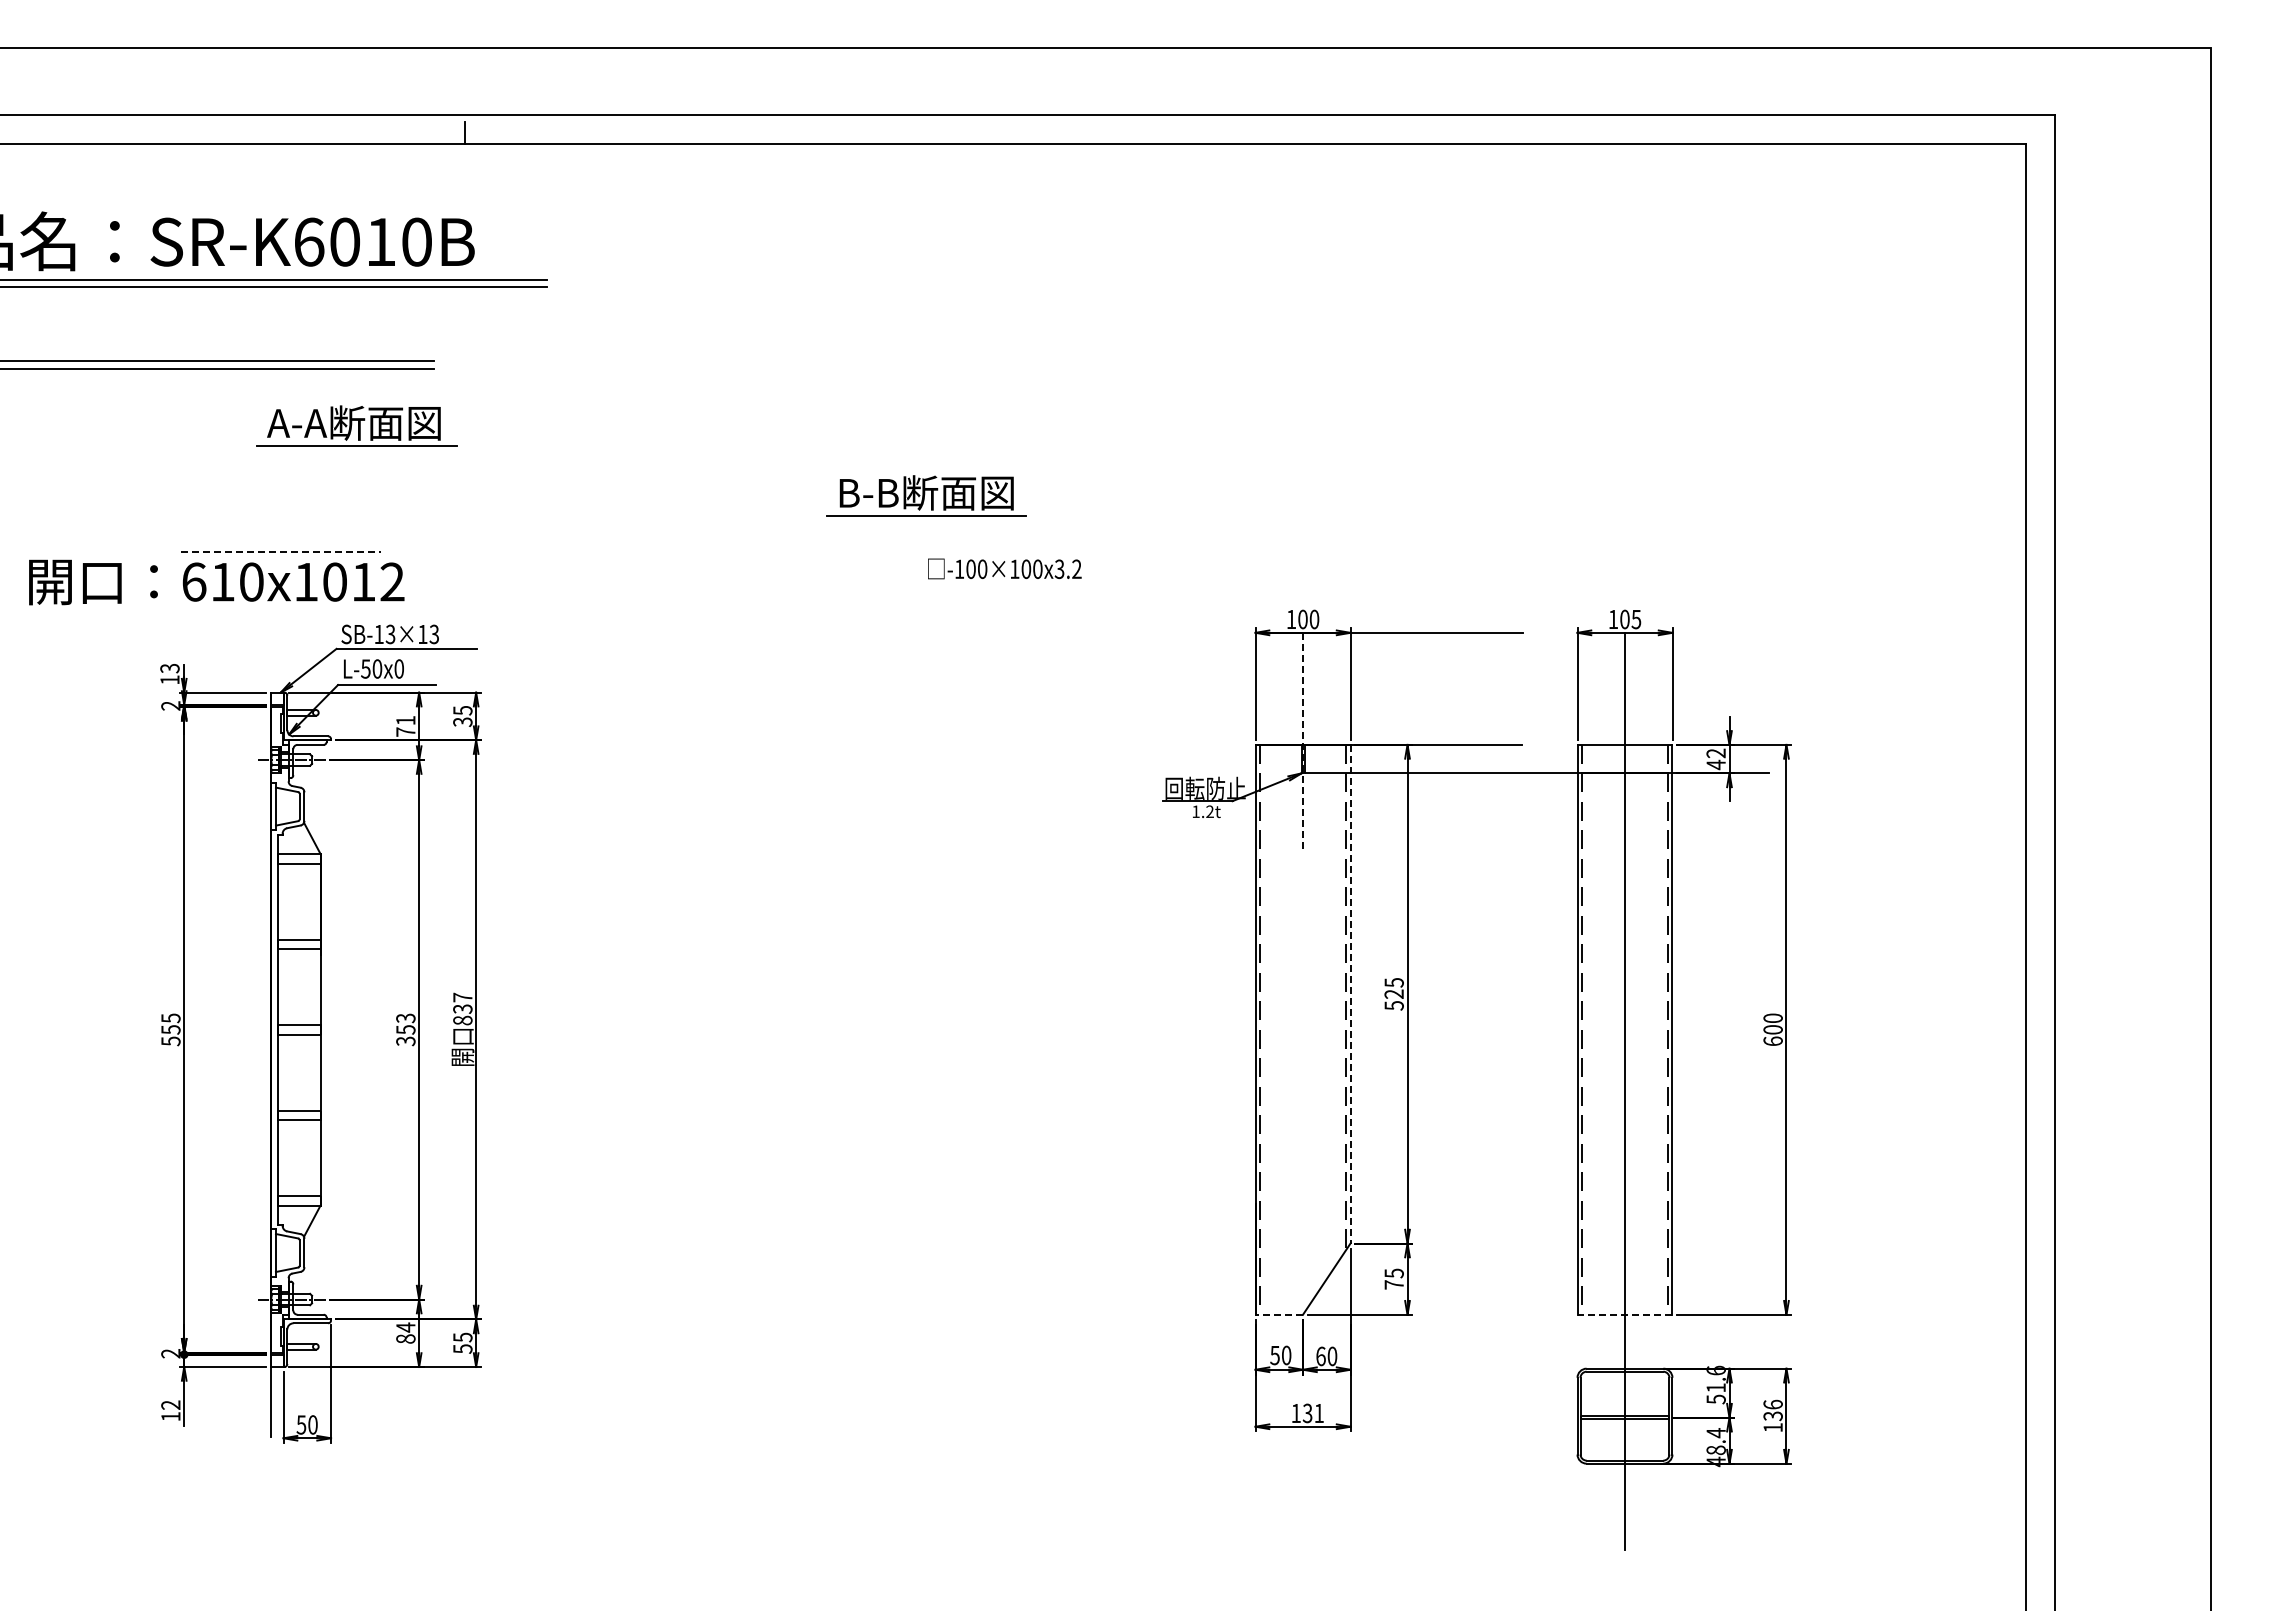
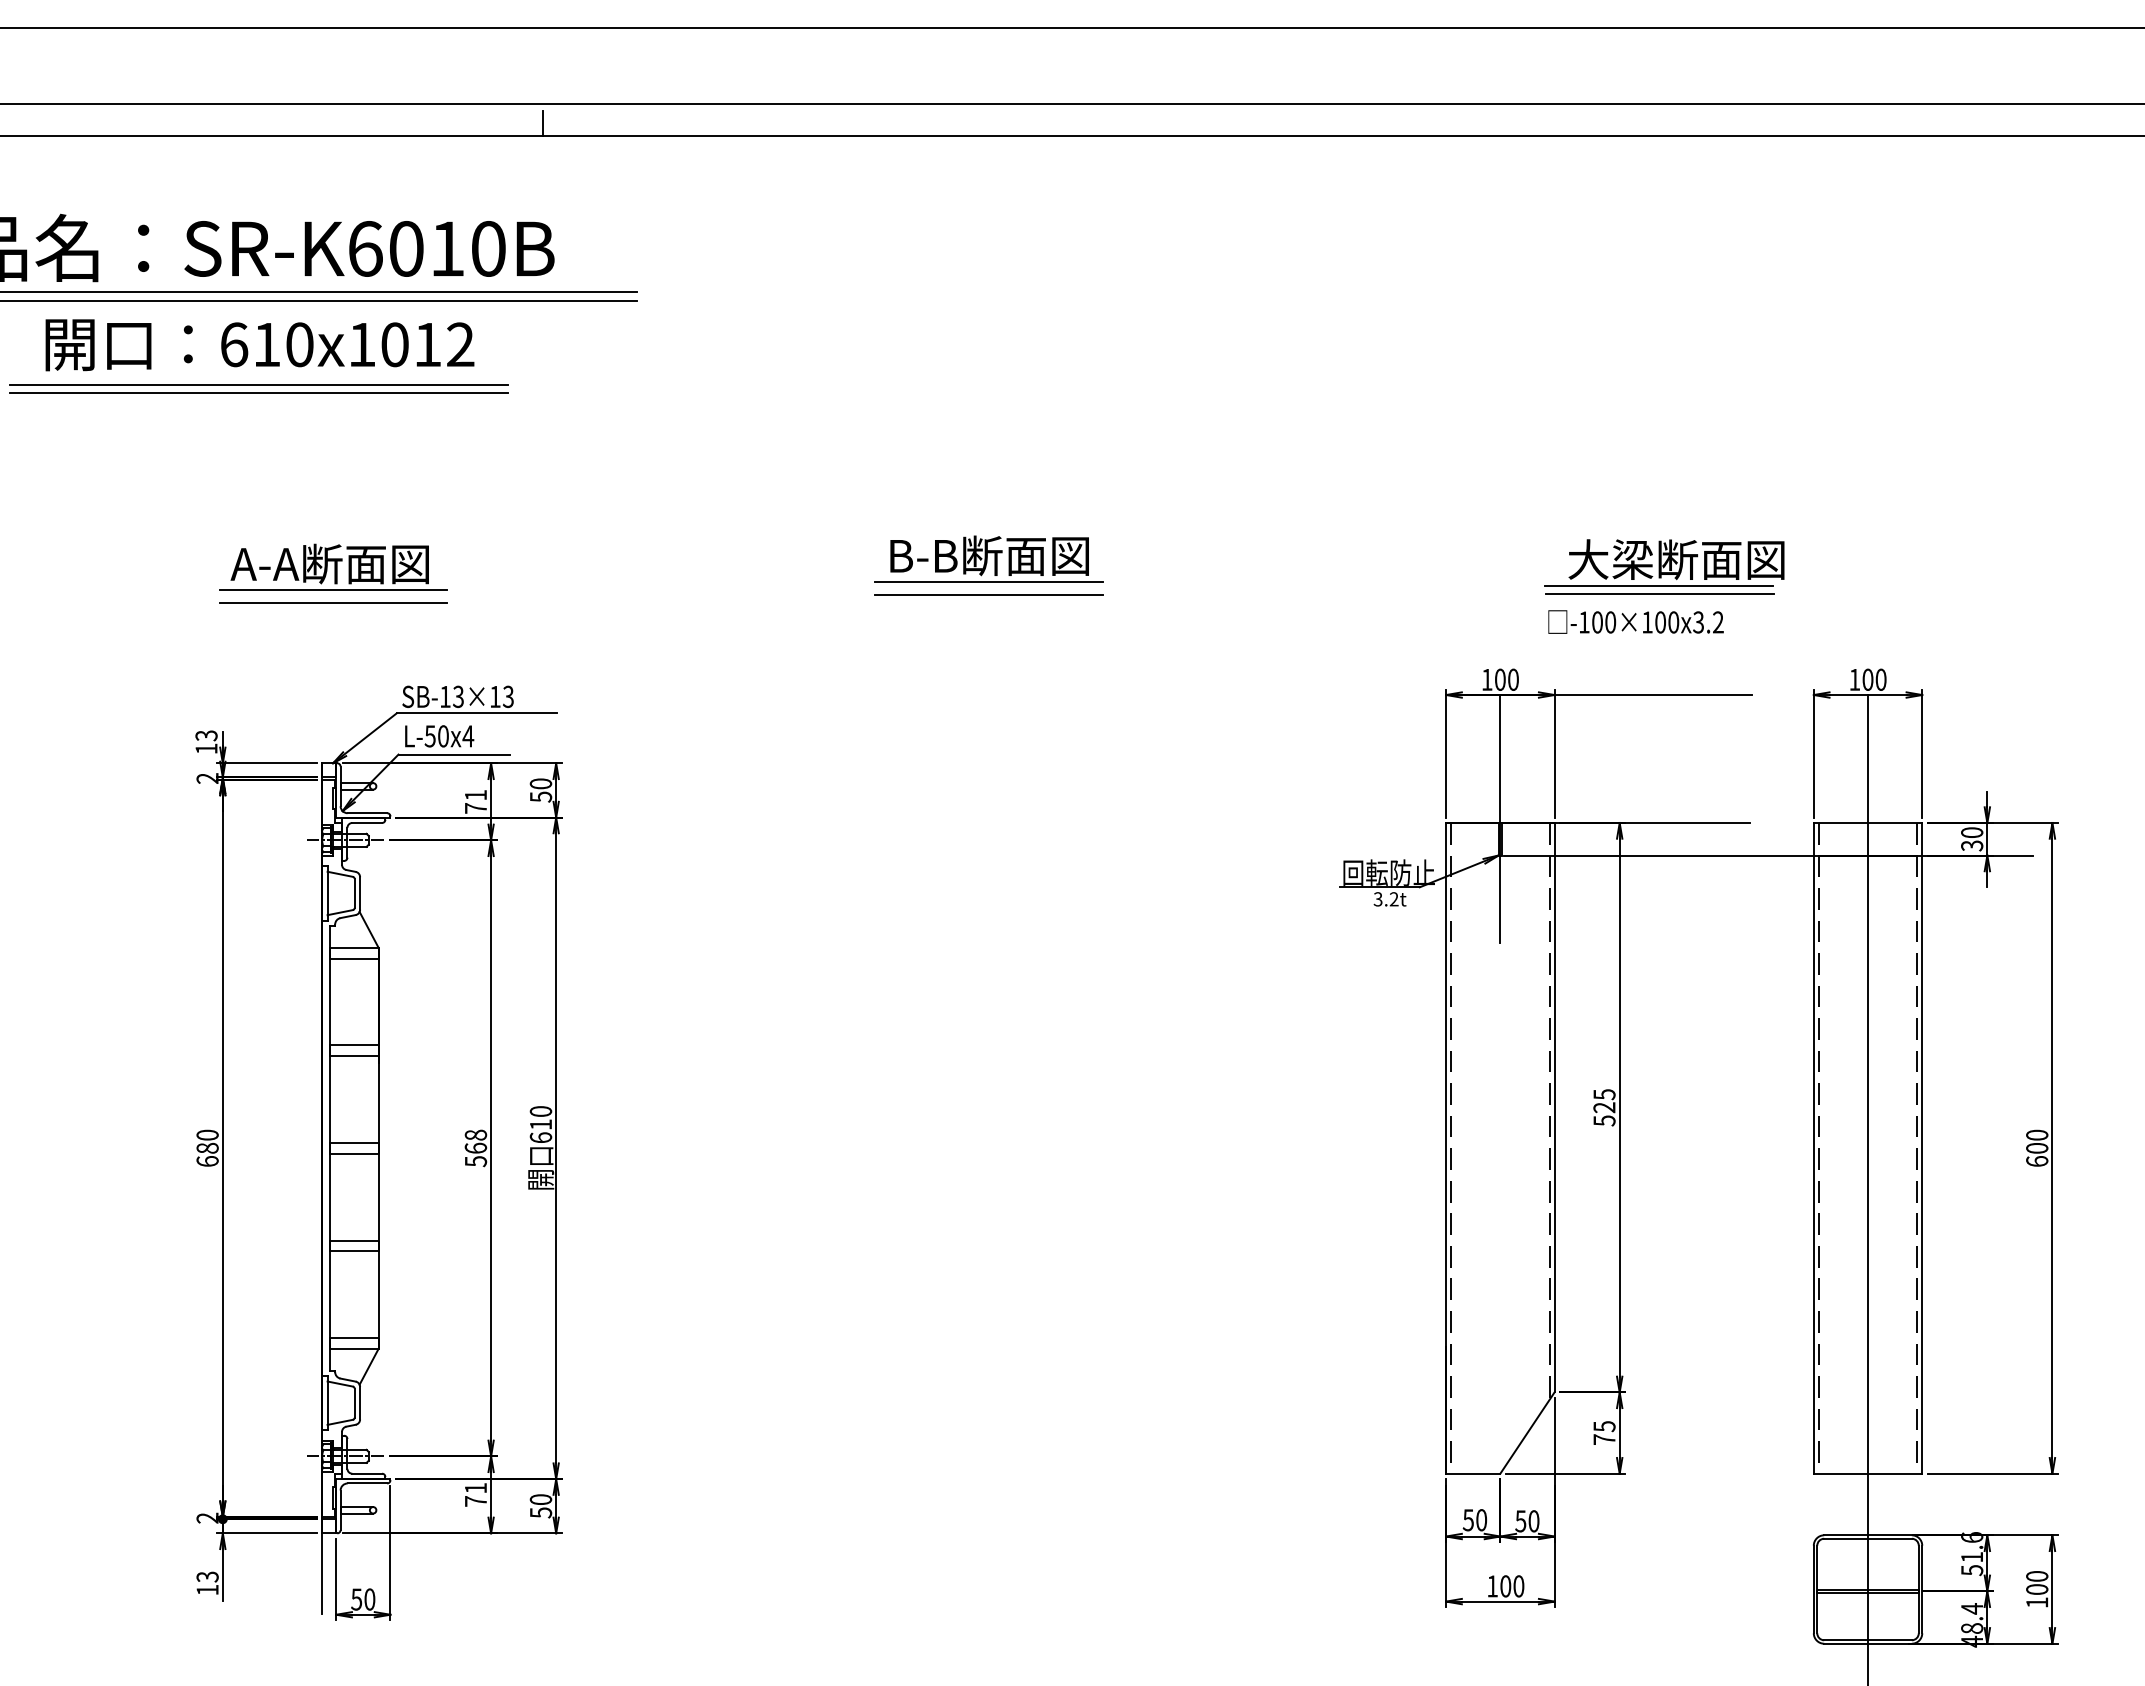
part: (356, 425) -> (332, 566), moved
part: (926, 495) -> (989, 558), moved
part: (1446, 520) -> (1664, 566), added
line: (854, 544) -> (988, 594), added
line: (281, 552) -> (333, 603), dashed -> solid
text: (1004, 568) -> (1635, 621), moved
text: (216, 582) -> (259, 345), moved
text: (1636, 619) -> (1881, 679), 105 -> 100
text: (399, 668) -> (468, 735), L-50x0 -> L-50x4
text: (462, 716) -> (540, 790), 35 -> 50
line: (1303, 741) -> (1500, 819), dashed -> solid
text: (1715, 759) -> (1971, 839), 42 -> 30
text: (1195, 811) -> (1377, 899), 1.2t -> 3.2t
line: (1350, 994) -> (1554, 1108), dashed -> solid
text: (462, 1008) -> (540, 1123), 837 -> 610
text: (170, 1029) -> (207, 1147), 555 -> 680
text: (405, 1029) -> (475, 1147), 353 -> 568
line: (1279, 1314) -> (1473, 1473), dashed -> solid
line: (1624, 1314) -> (1867, 1473), dashed -> solid
text: (405, 1332) -> (475, 1493), 84 -> 71
text: (462, 1337) -> (540, 1499), 55 -> 50
text: (1320, 1356) -> (1520, 1521), 60 -> 50
text: (170, 1405) -> (207, 1577), 12 -> 13
text: (1772, 1410) -> (2036, 1583), 136 -> 100
text: (1312, 1413) -> (1511, 1586), 131 -> 100

